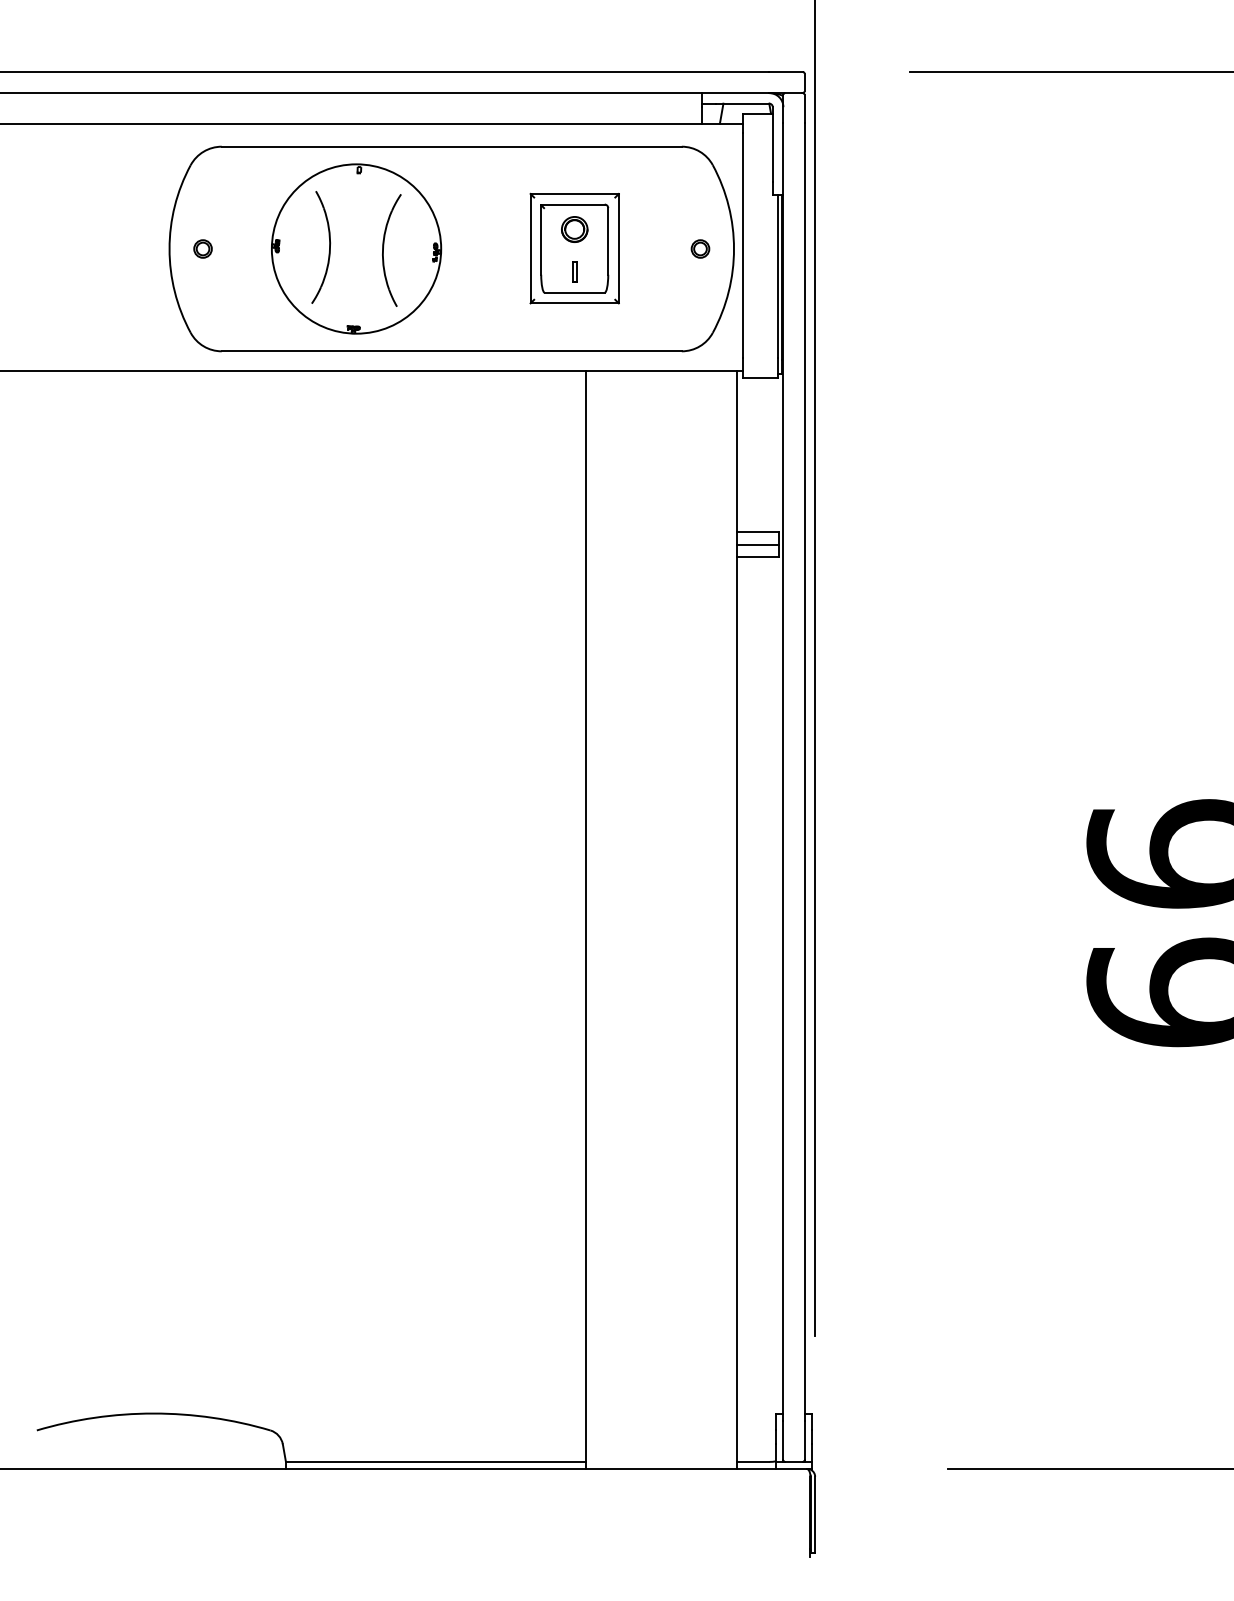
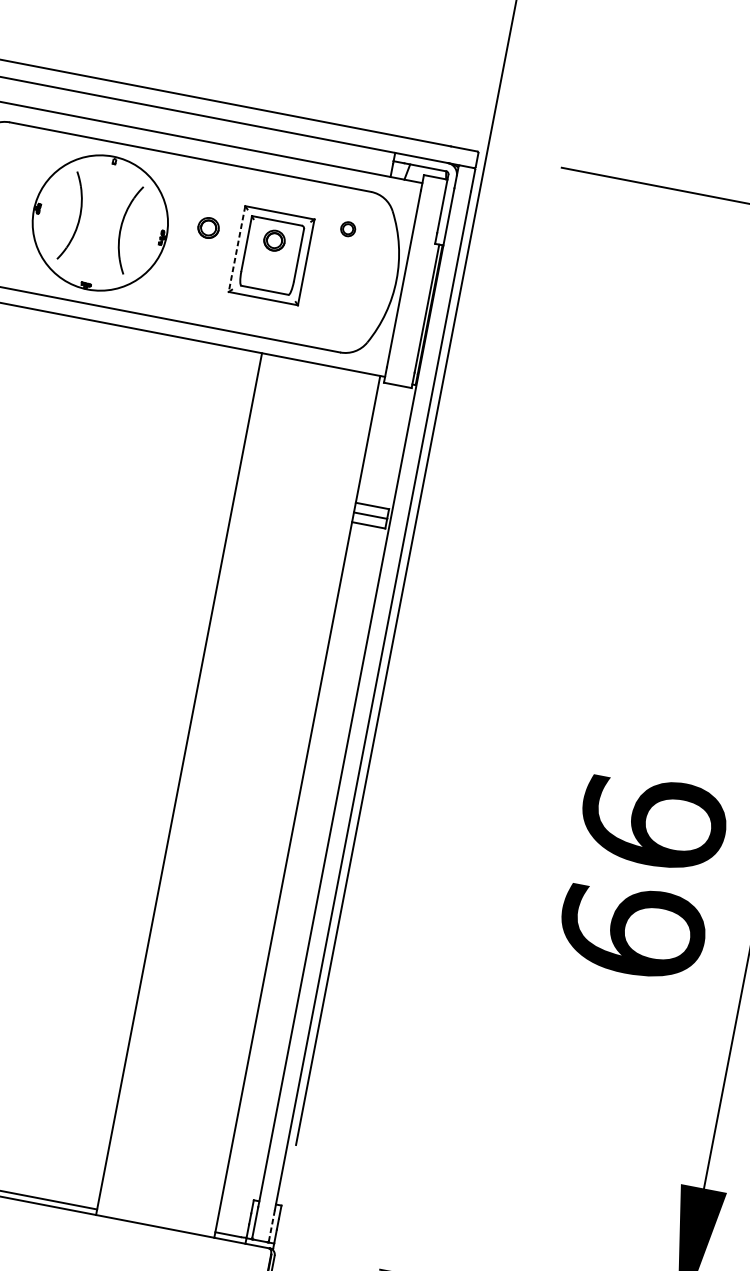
part: (490, 229) -> (208, 227), added
line: (530, 248) -> (236, 248), solid -> dashed
part: (700, 248) -> (348, 228), moved
part: (574, 271) -> (268, 273), removed
line: (804, 1440) -> (271, 1225), solid -> dashed

